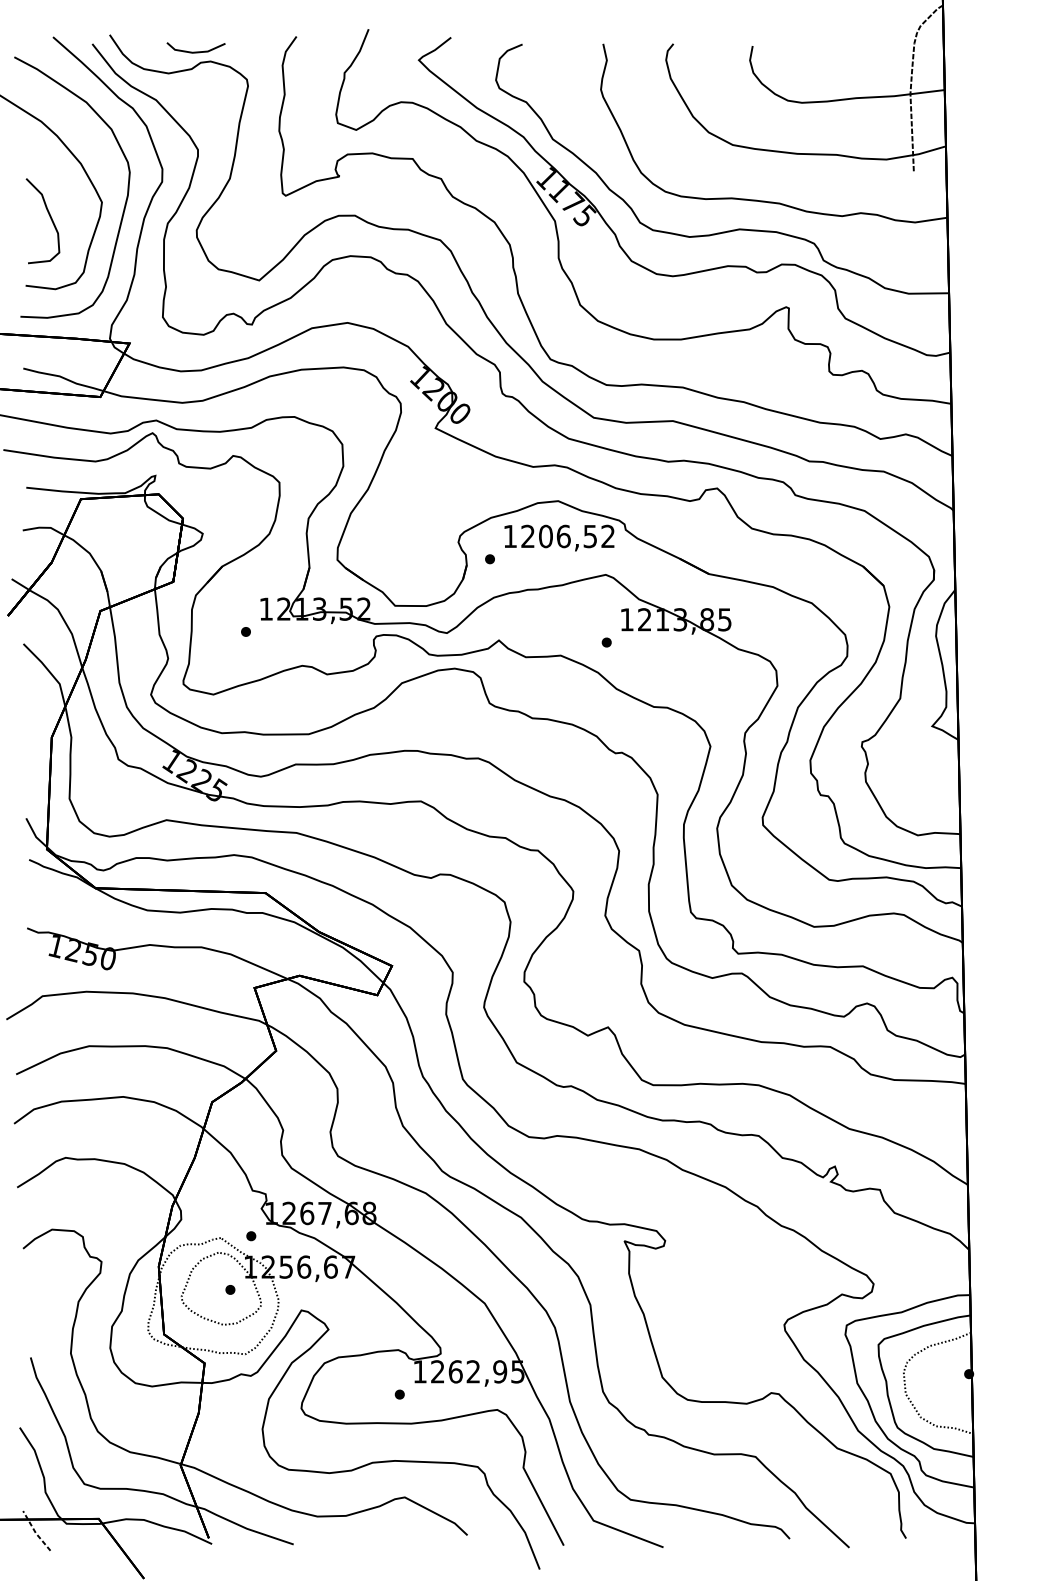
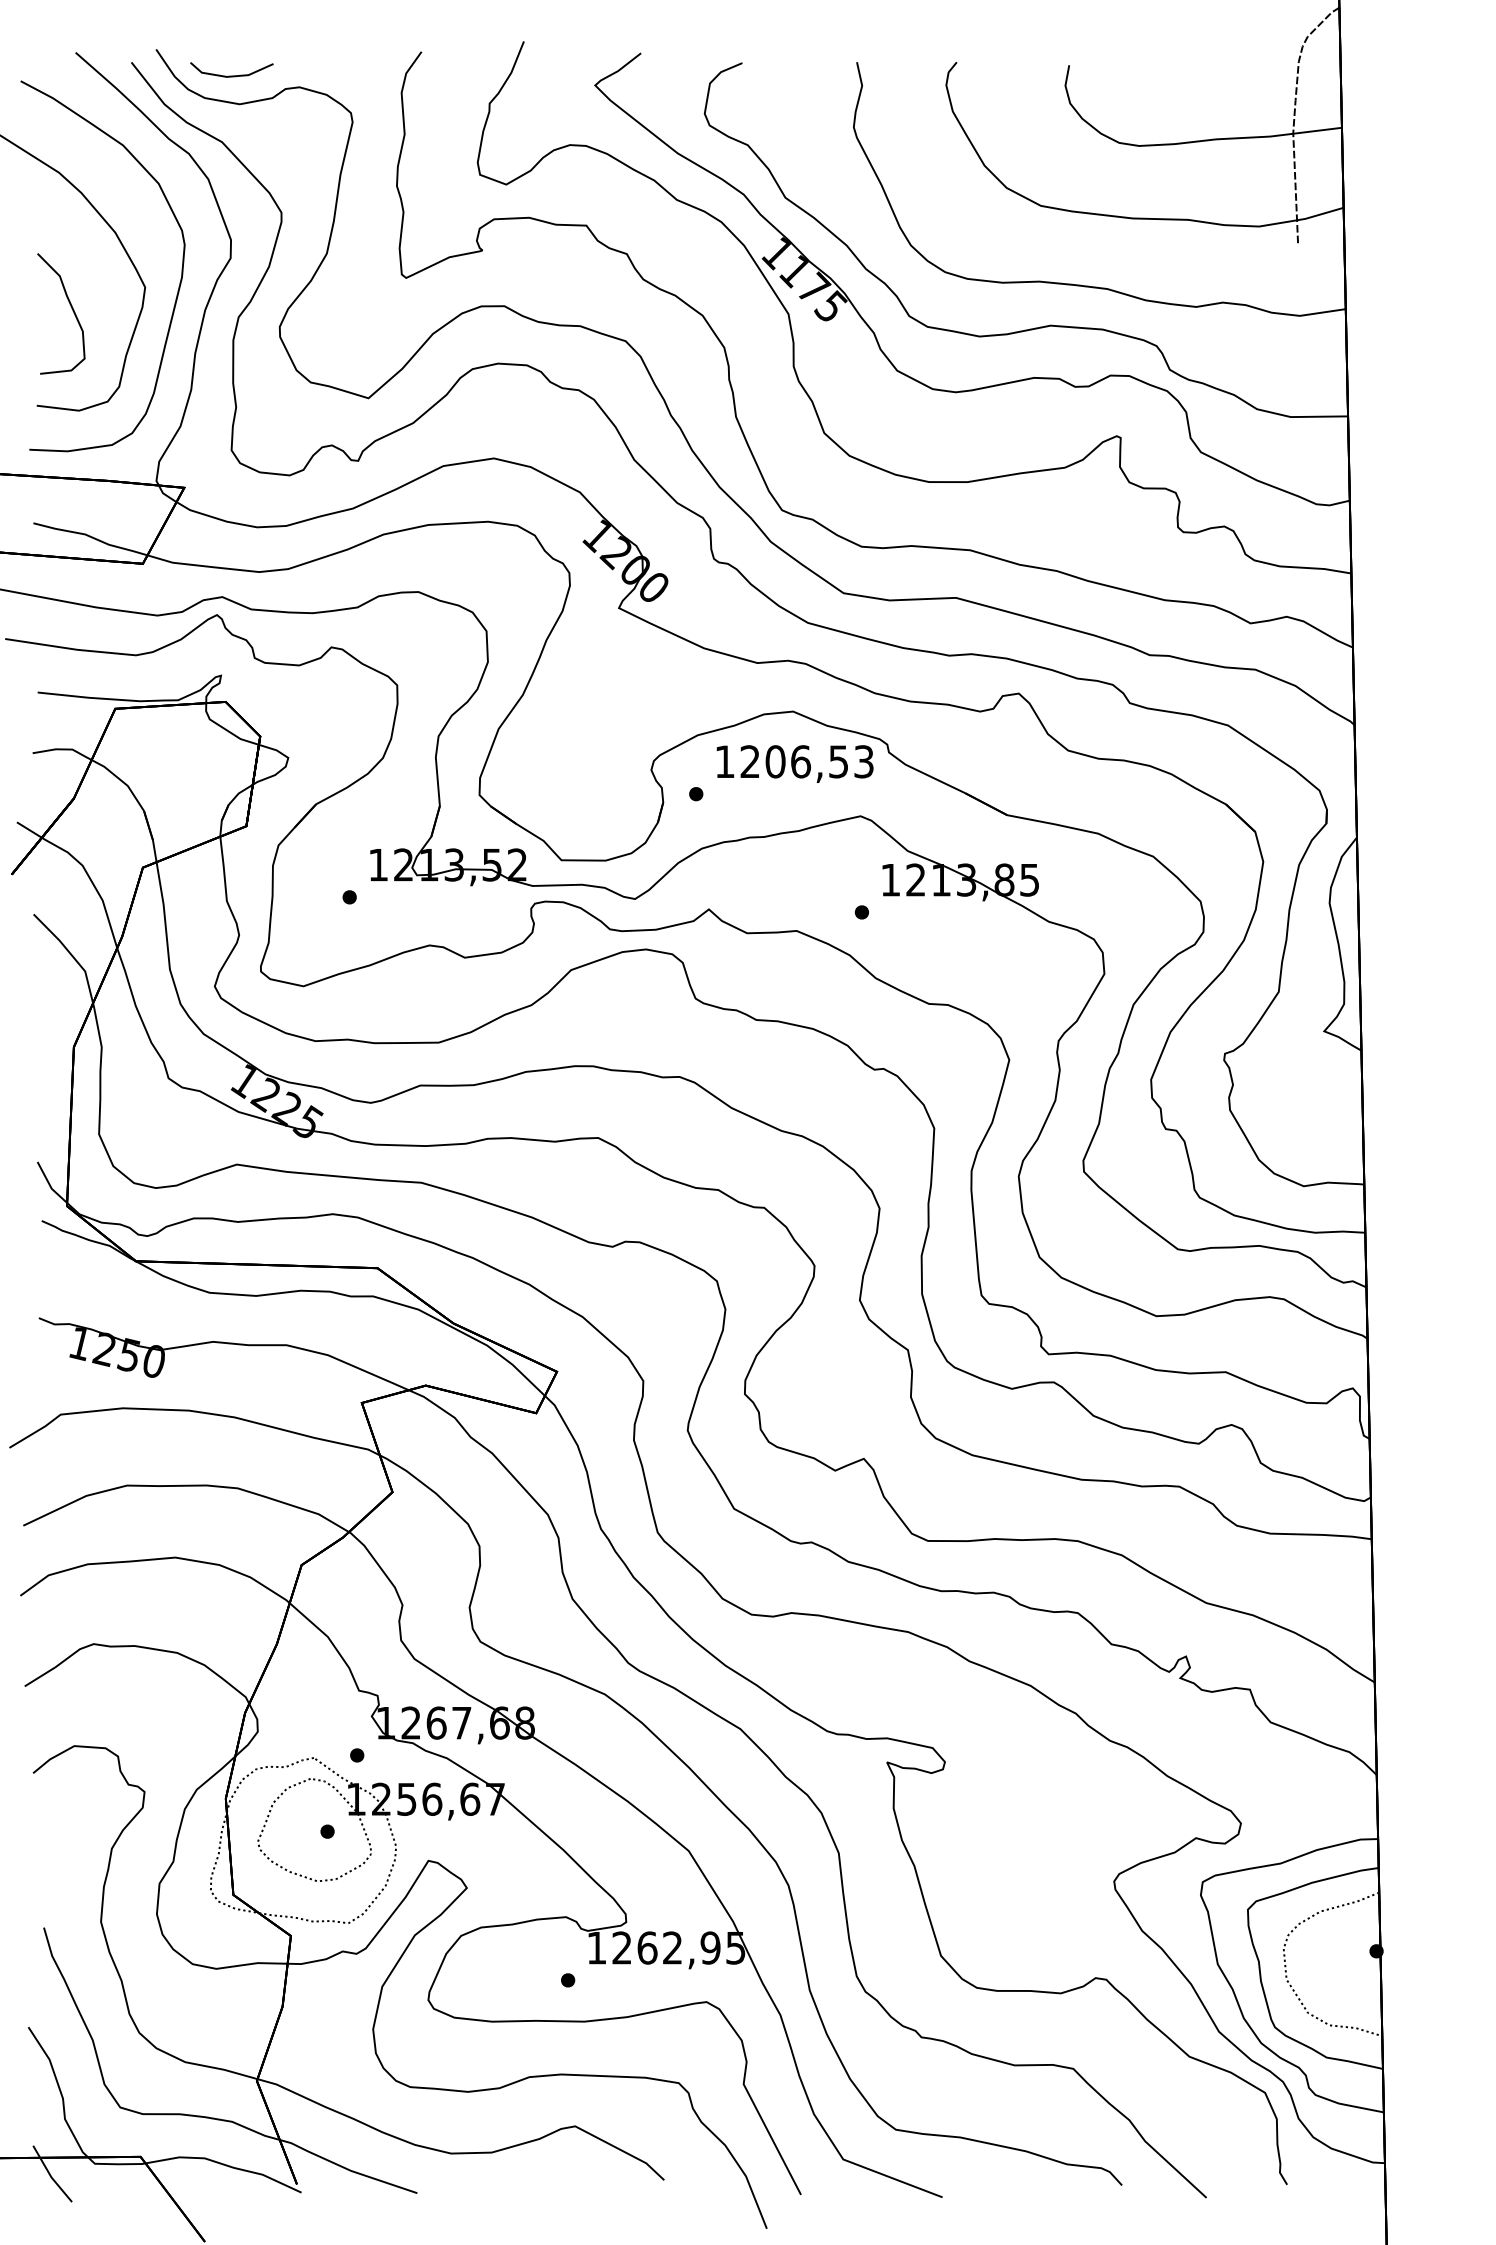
line: (195, 51) -> (231, 75), moved
text: (607, 536) -> (863, 761), 1206,52 -> 1206,53
line: (35, 1532) -> (50, 2175), dashed -> solid

